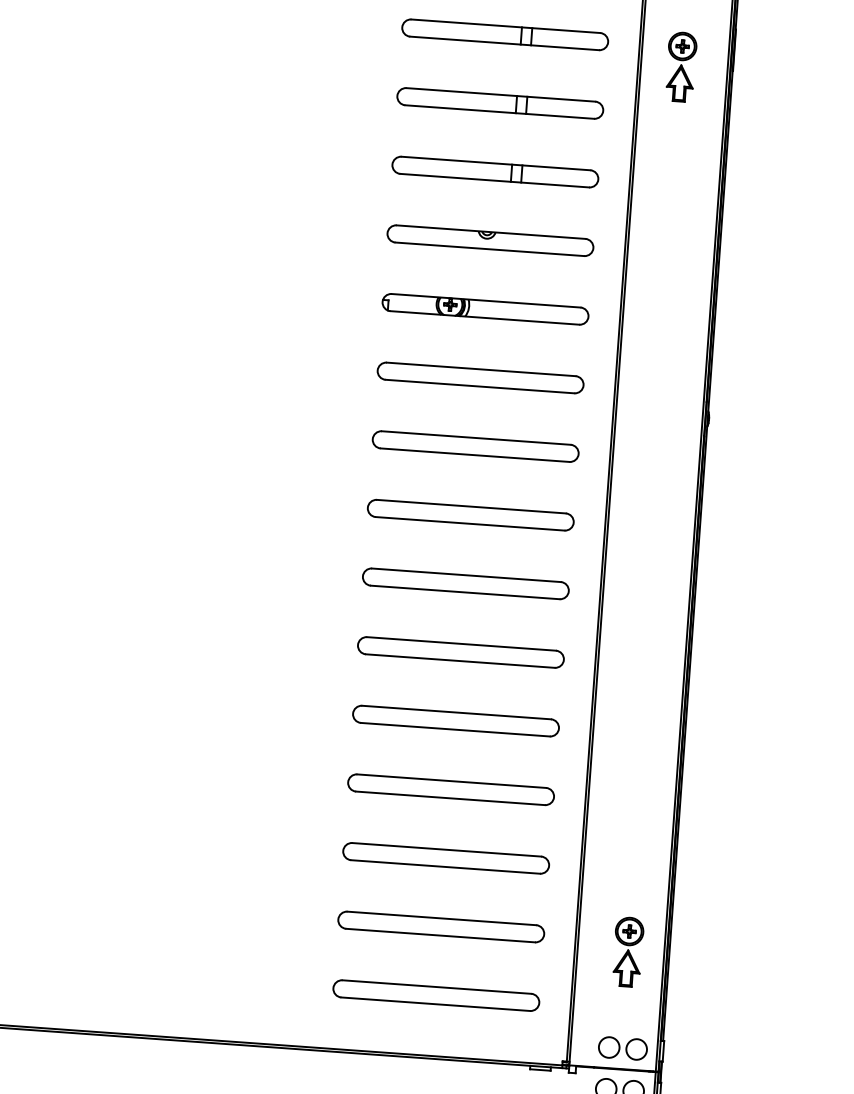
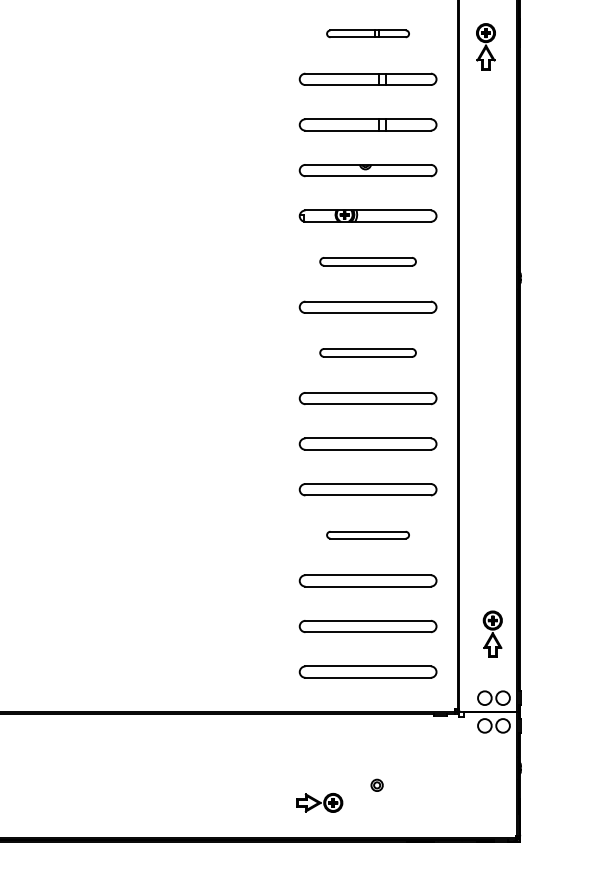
part: (504, 34) -> (367, 33), size x0.6
part: (479, 377) -> (367, 261), size x0.7
part: (469, 514) -> (367, 352), size x0.7
part: (450, 788) -> (367, 534), size x0.6

